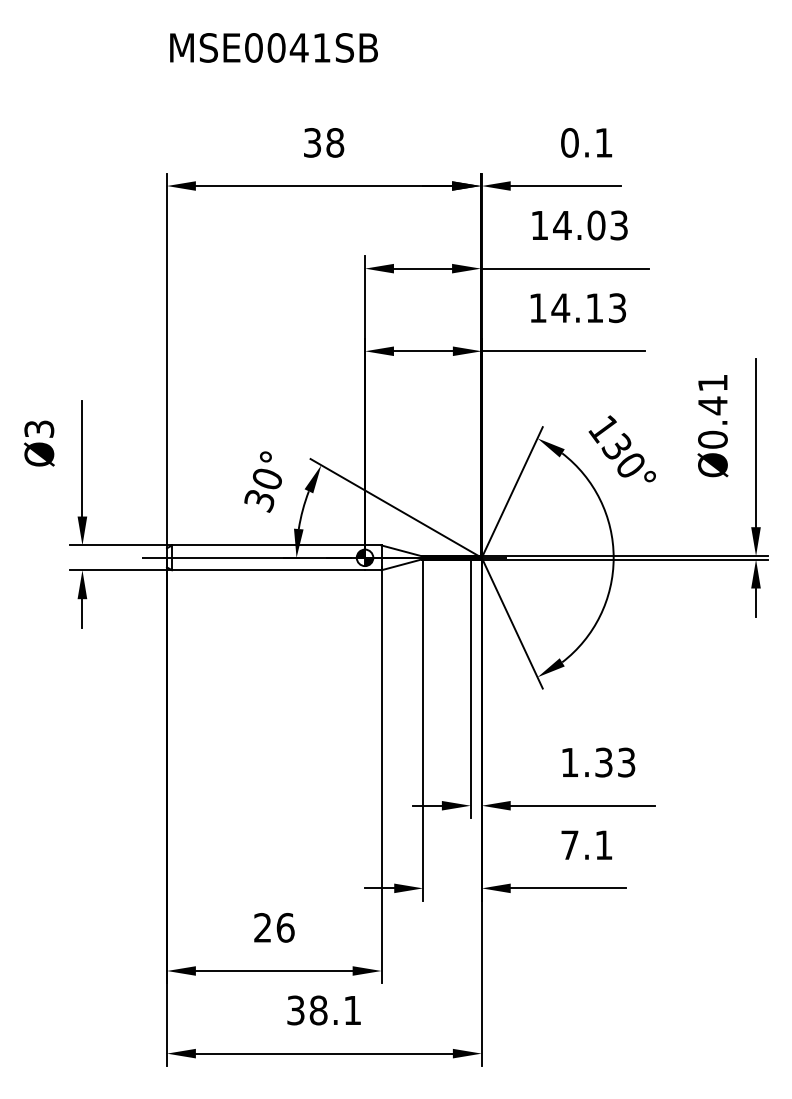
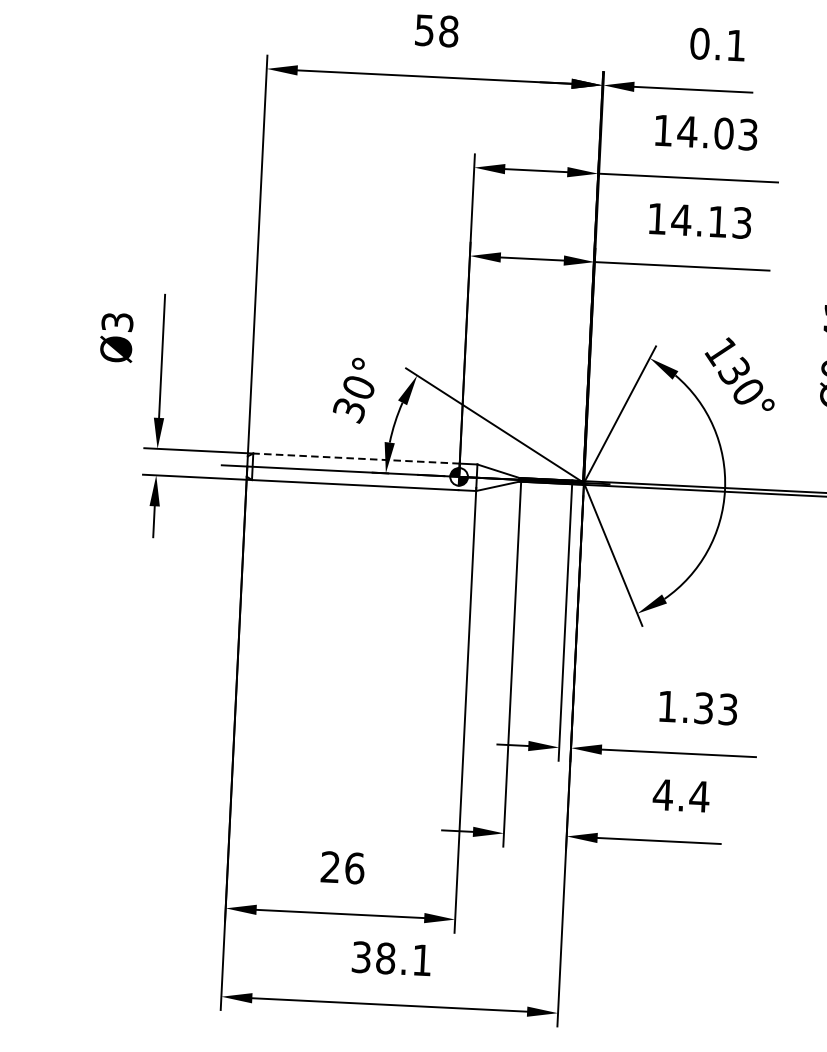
text: (312, 142) -> (424, 29), 38 -> 58
line: (268, 545) -> (356, 458), solid -> dashed
text: (586, 844) -> (680, 795), 7.1 -> 4.4

